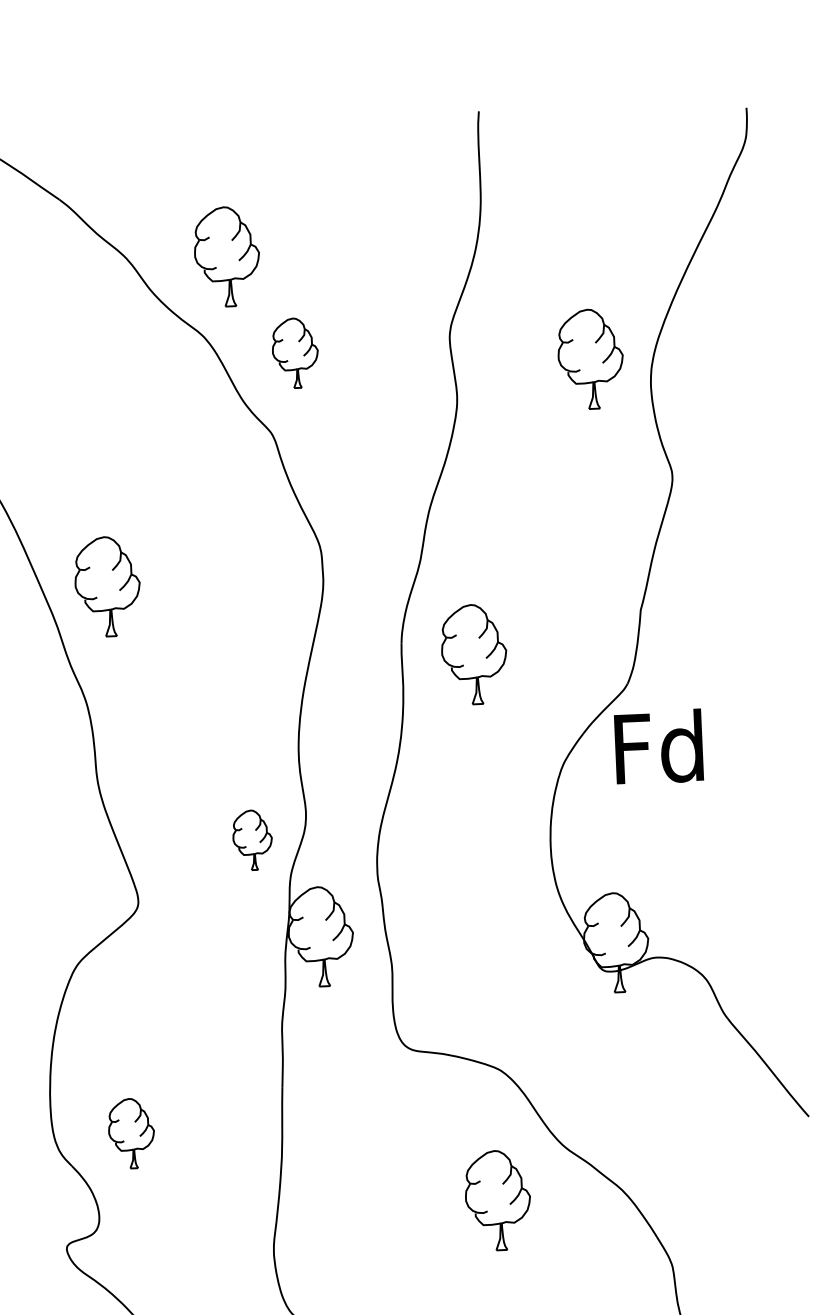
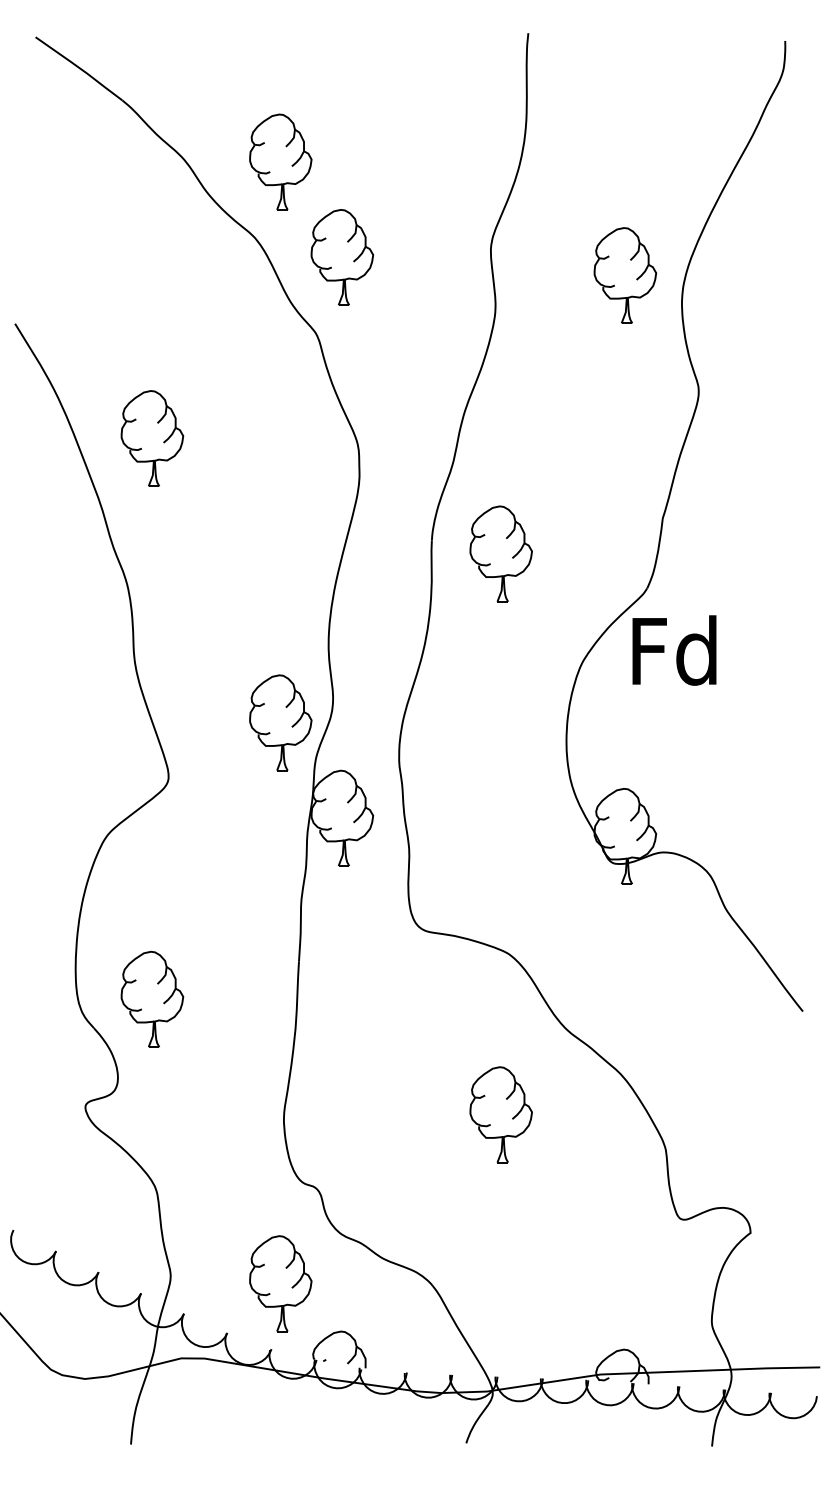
part: (294, 353) -> (341, 257), size x1.43
part: (107, 586) -> (152, 438), moved
part: (252, 839) -> (280, 722), size x1.67
part: (131, 1132) -> (152, 998), size x1.43
part: (497, 1200) -> (500, 1114), moved

